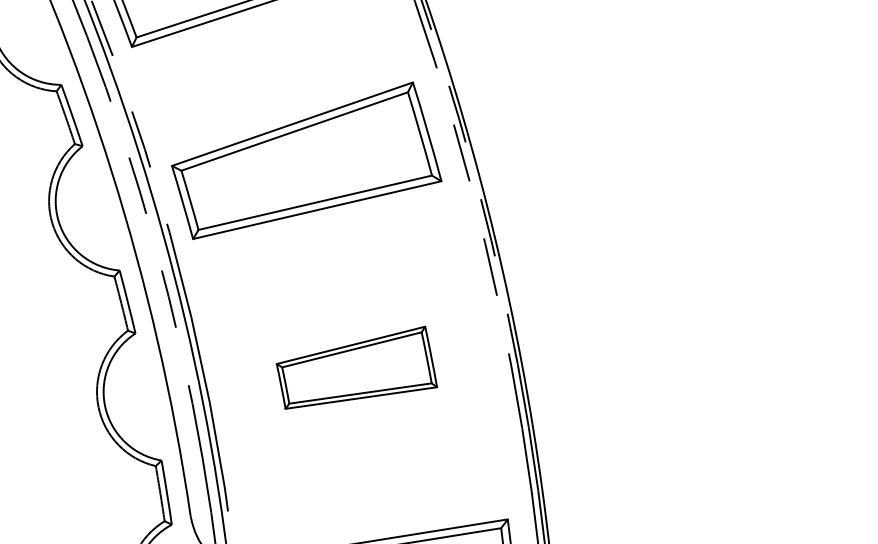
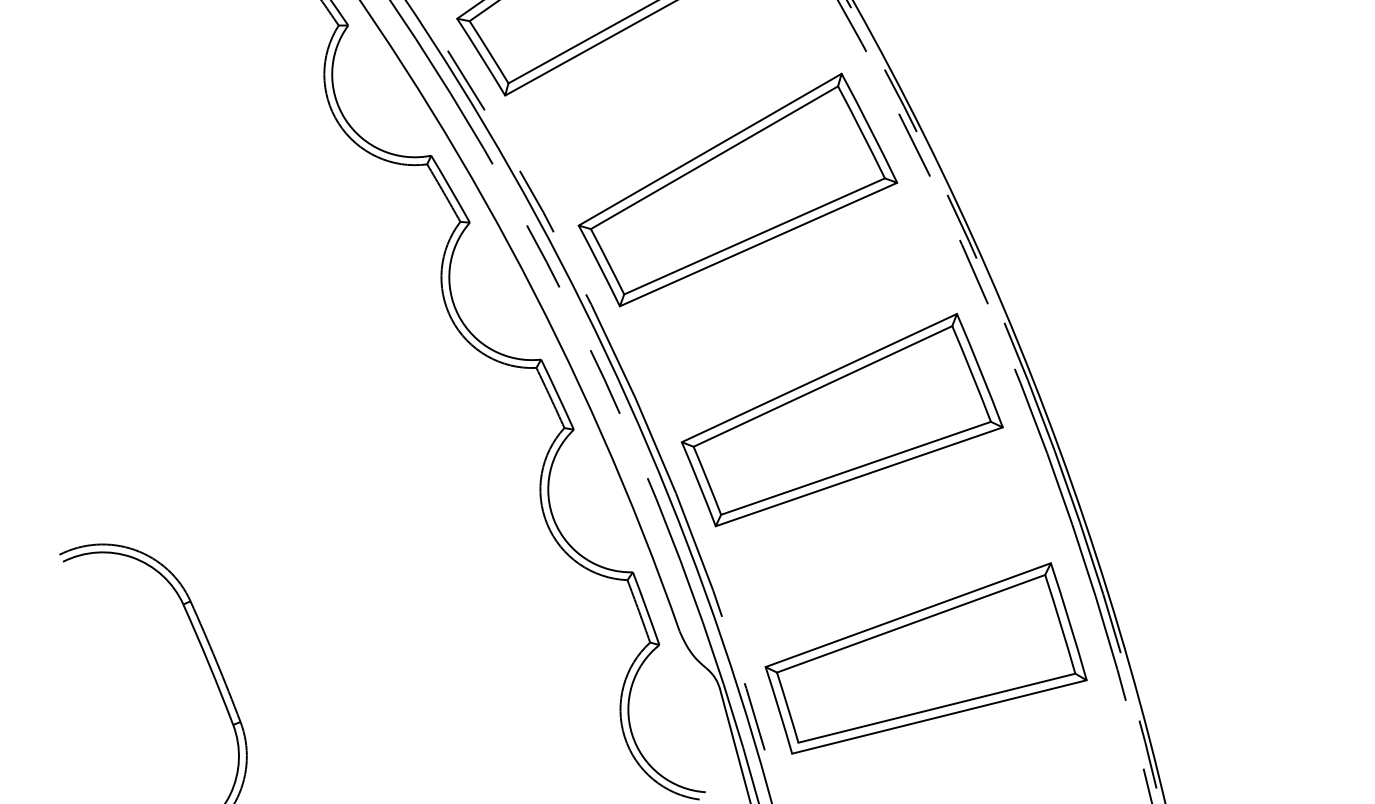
part: (357, 368) -> (841, 420), size x1.67

